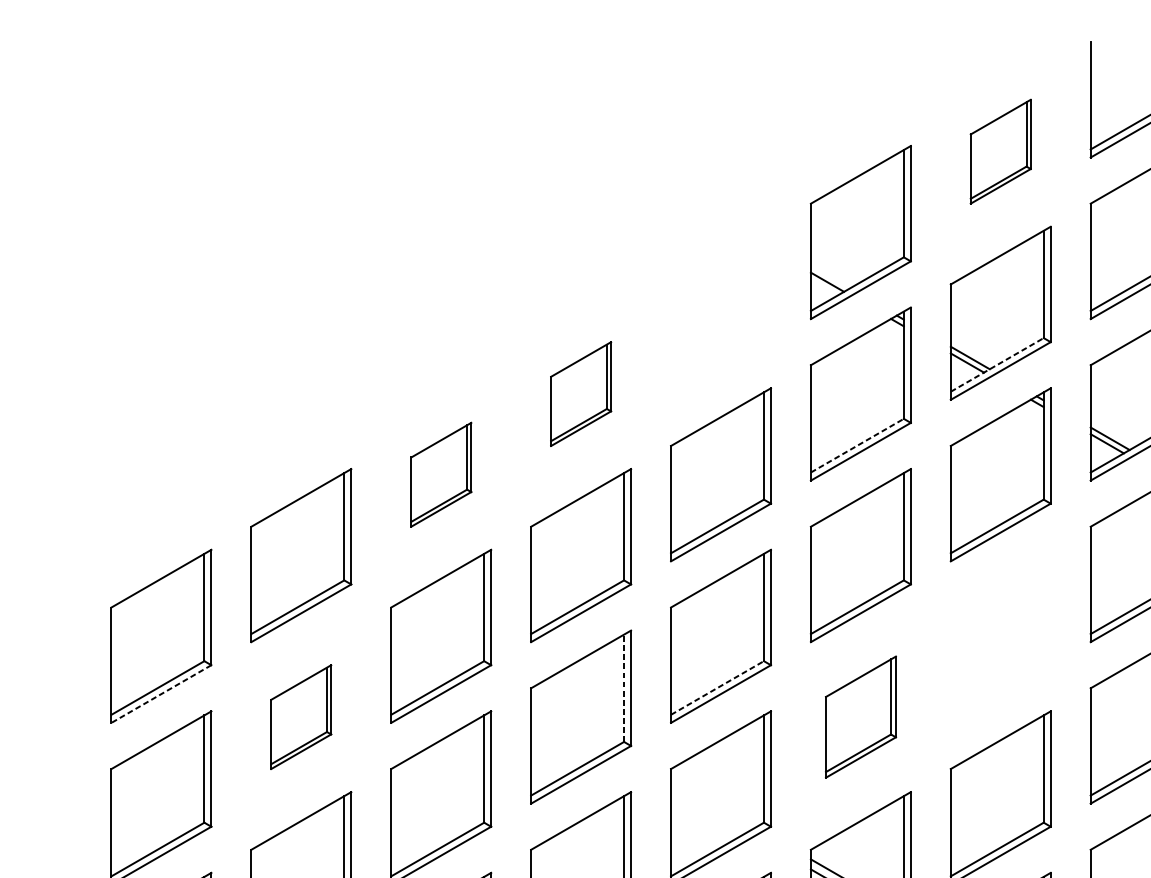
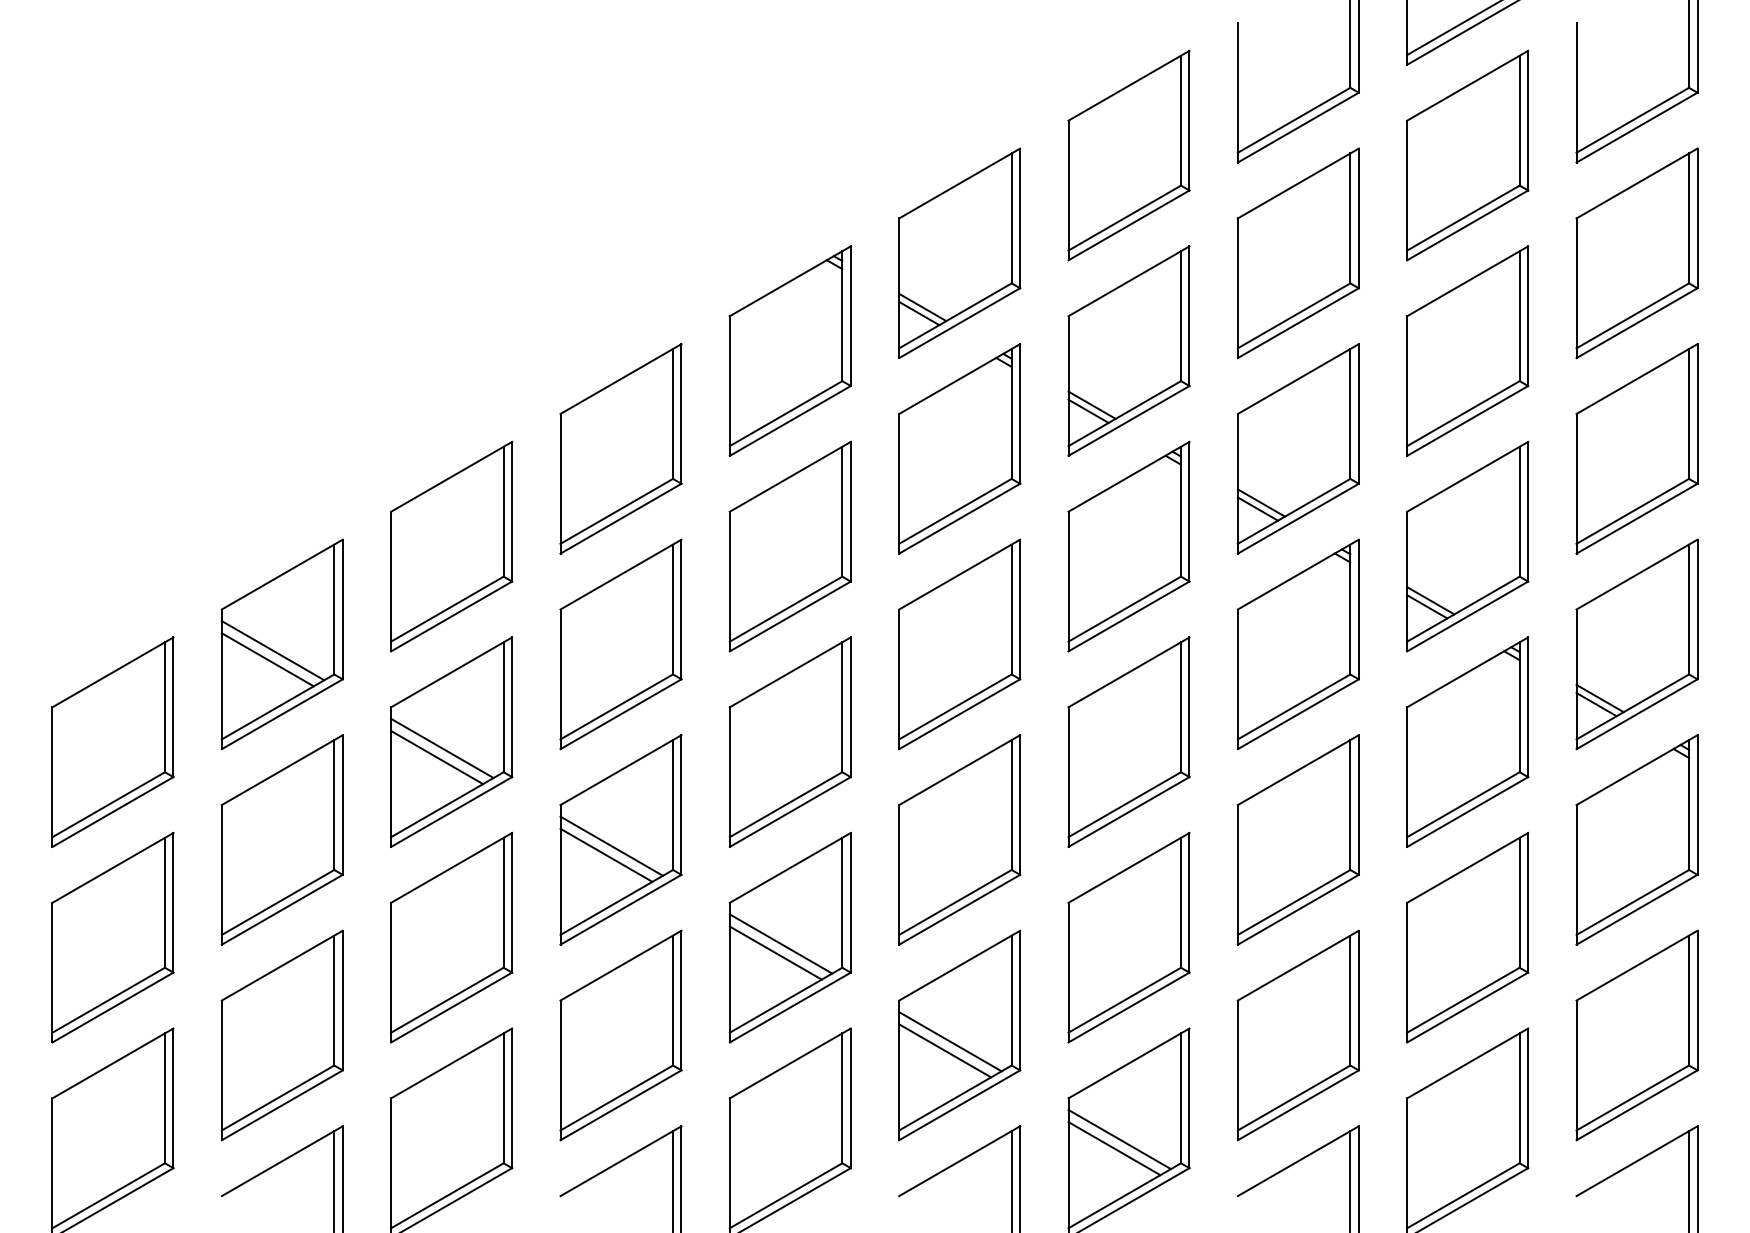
part: (1000, 151) -> (1128, 155), size x1.67
line: (830, 277) -> (922, 307), added
part: (720, 312) -> (789, 350), added
line: (997, 364) -> (1124, 413), dashed -> solid
part: (580, 393) -> (620, 448), size x1.67
line: (857, 445) -> (955, 511), dashed -> solid
part: (441, 474) -> (451, 546), size x1.67
line: (293, 560) -> (272, 650), added
line: (289, 568) -> (267, 659), added
part: (1000, 635) -> (1128, 741), added
line: (433, 641) -> (442, 748), added
line: (429, 649) -> (437, 757), added
line: (717, 687) -> (786, 804), dashed -> solid
line: (624, 688) -> (673, 805), dashed -> solid
line: (161, 694) -> (112, 812), dashed -> solid
part: (300, 716) -> (281, 839), size x1.67
part: (860, 716) -> (959, 839), size x1.43
line: (573, 721) -> (611, 845), added
line: (569, 729) -> (606, 854), added
line: (712, 802) -> (780, 943), added
line: (708, 810) -> (775, 952), added

